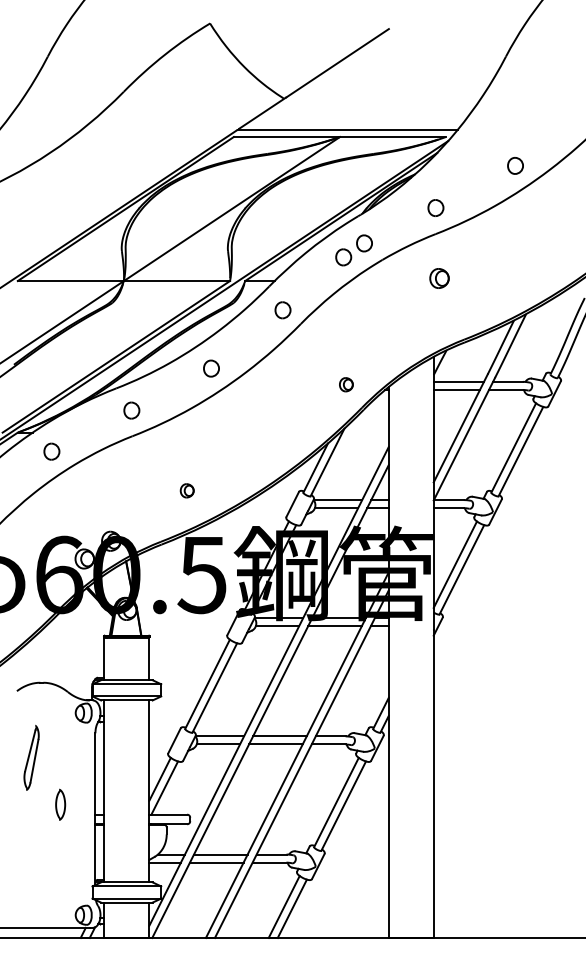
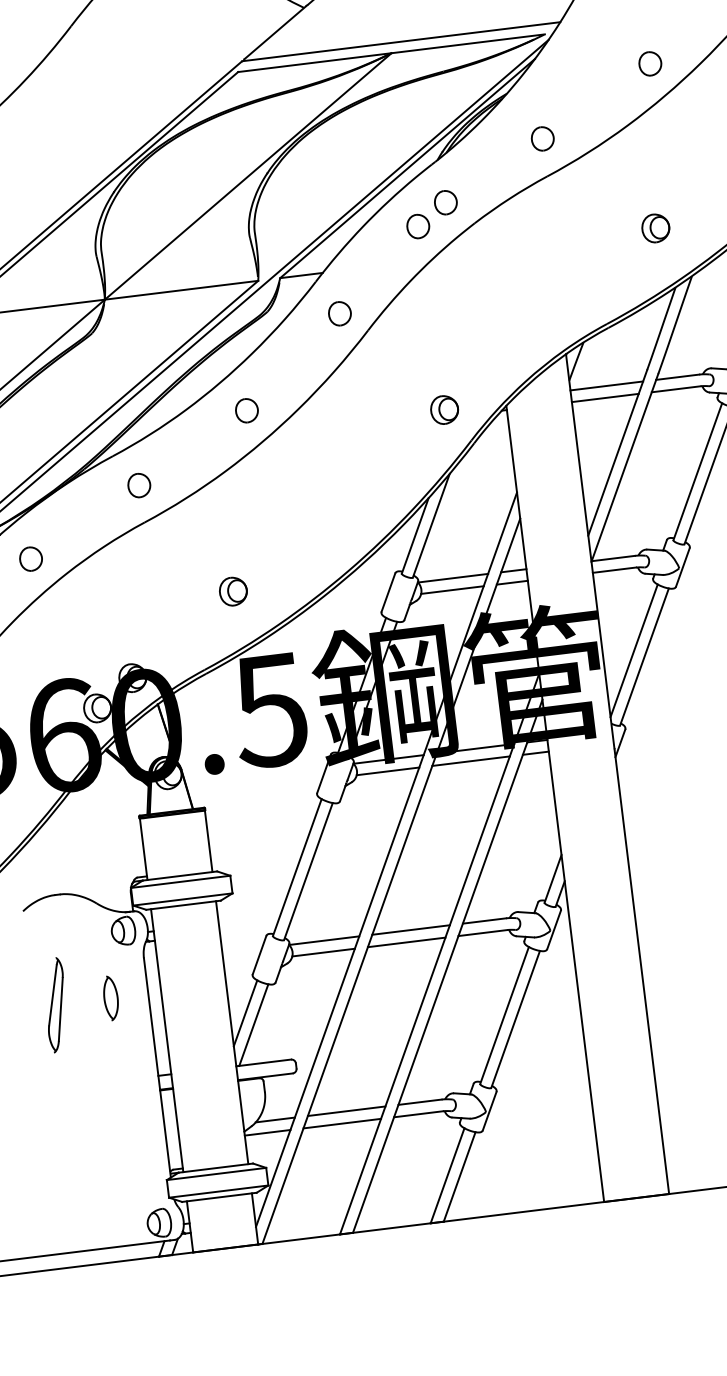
part: (439, 278) -> (655, 228), moved
part: (346, 384) -> (444, 409), size x1.43
part: (187, 490) -> (233, 591), size x1.43
part: (60, 804) -> (110, 997), moved

